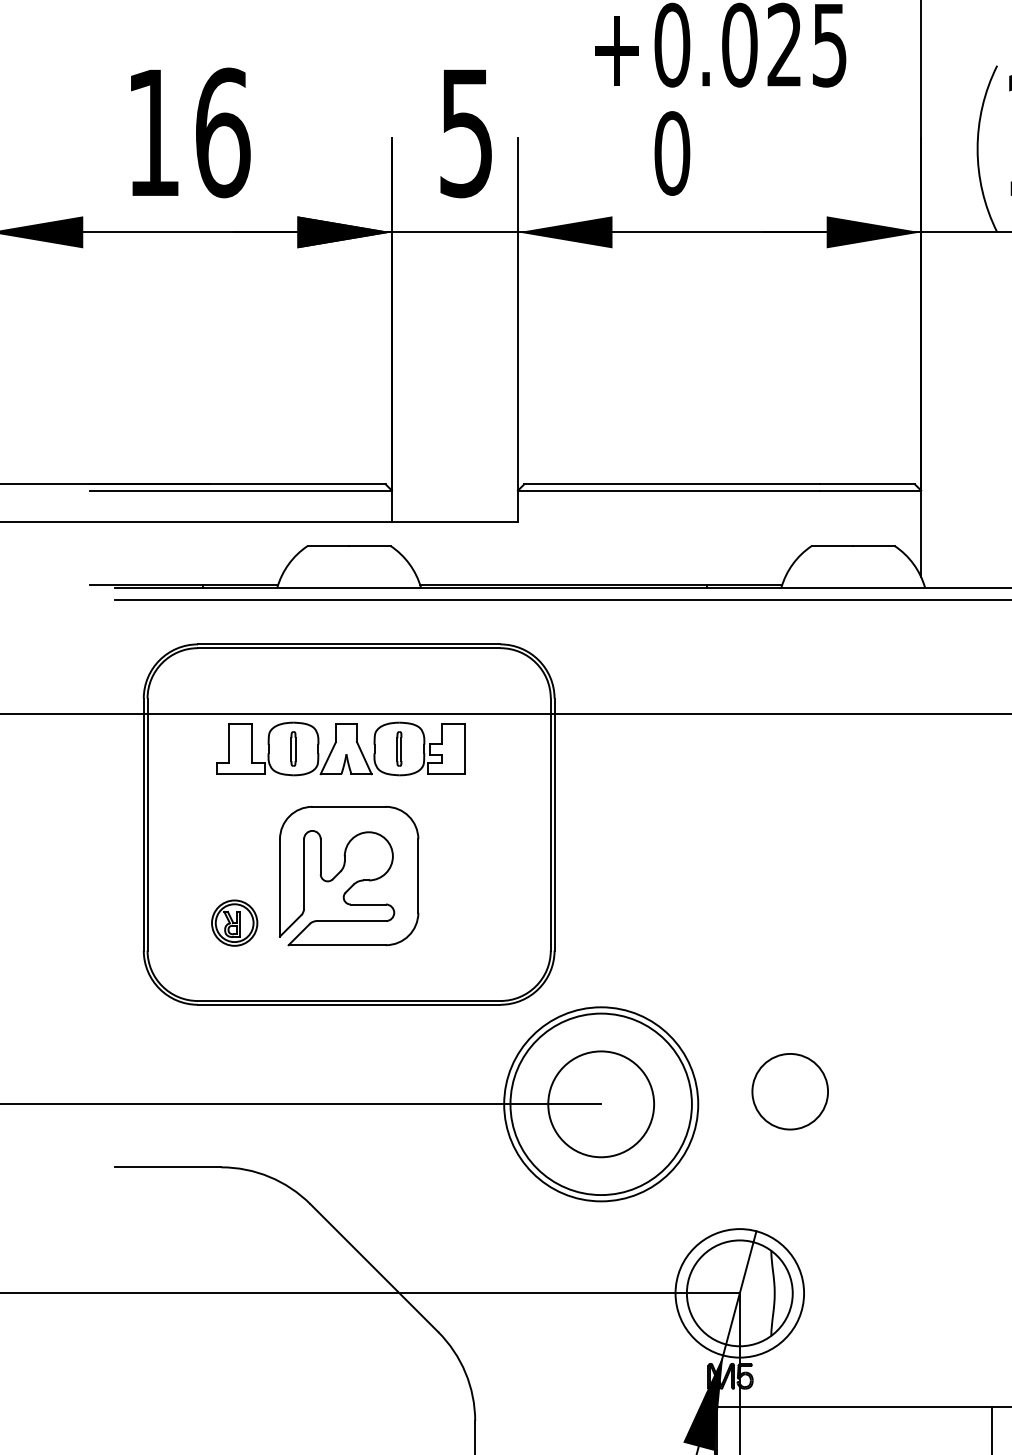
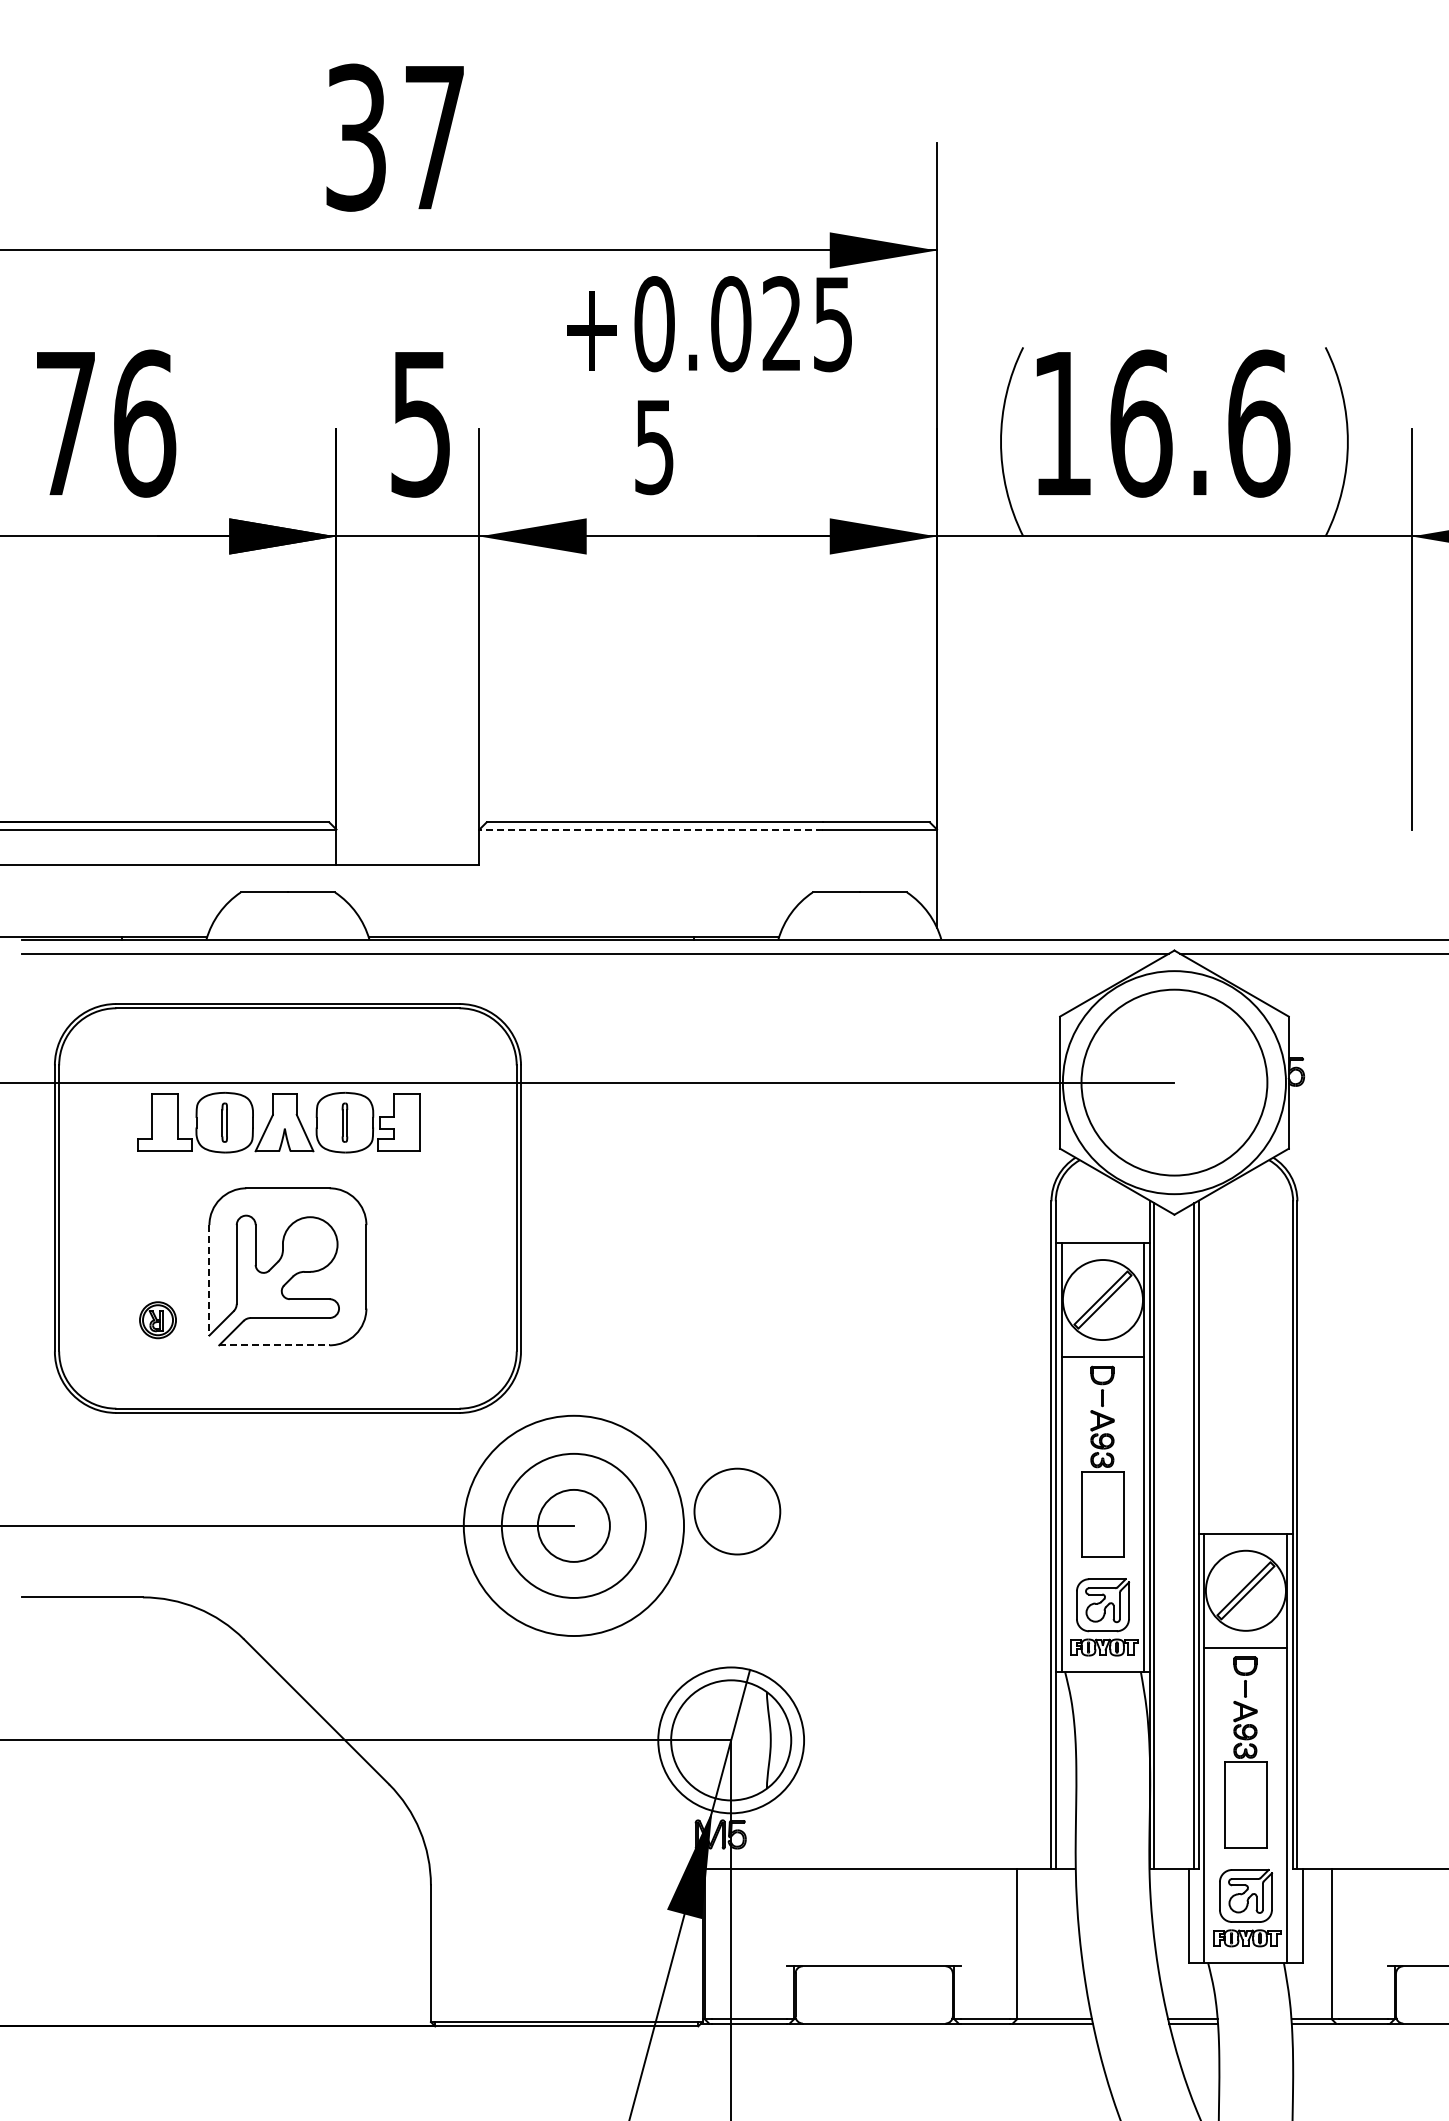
text: (153, 132) -> (65, 423), 16 -> 76
text: (672, 153) -> (654, 446), 0 -> 5
line: (669, 490) -> (651, 829), solid -> dashed
line: (280, 888) -> (209, 1280), solid -> dashed
part: (234, 922) -> (157, 1319), size x0.7
line: (337, 945) -> (274, 1345), solid -> dashed
circle: (790, 1091) -> (737, 1511), moved
circle: (600, 1103) -> (573, 1525), size x0.6
circle: (600, 1103) -> (573, 1525), size x0.7

